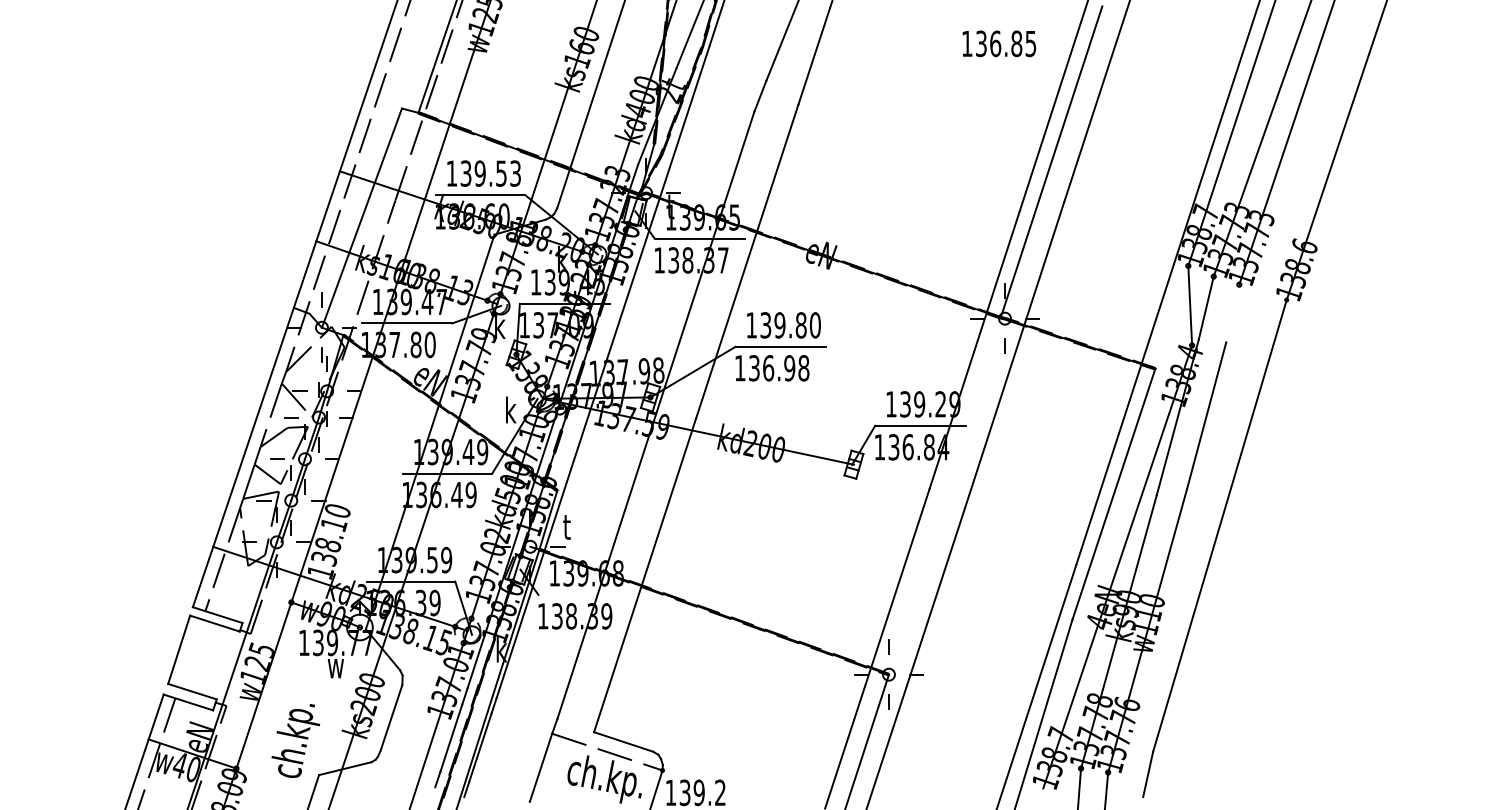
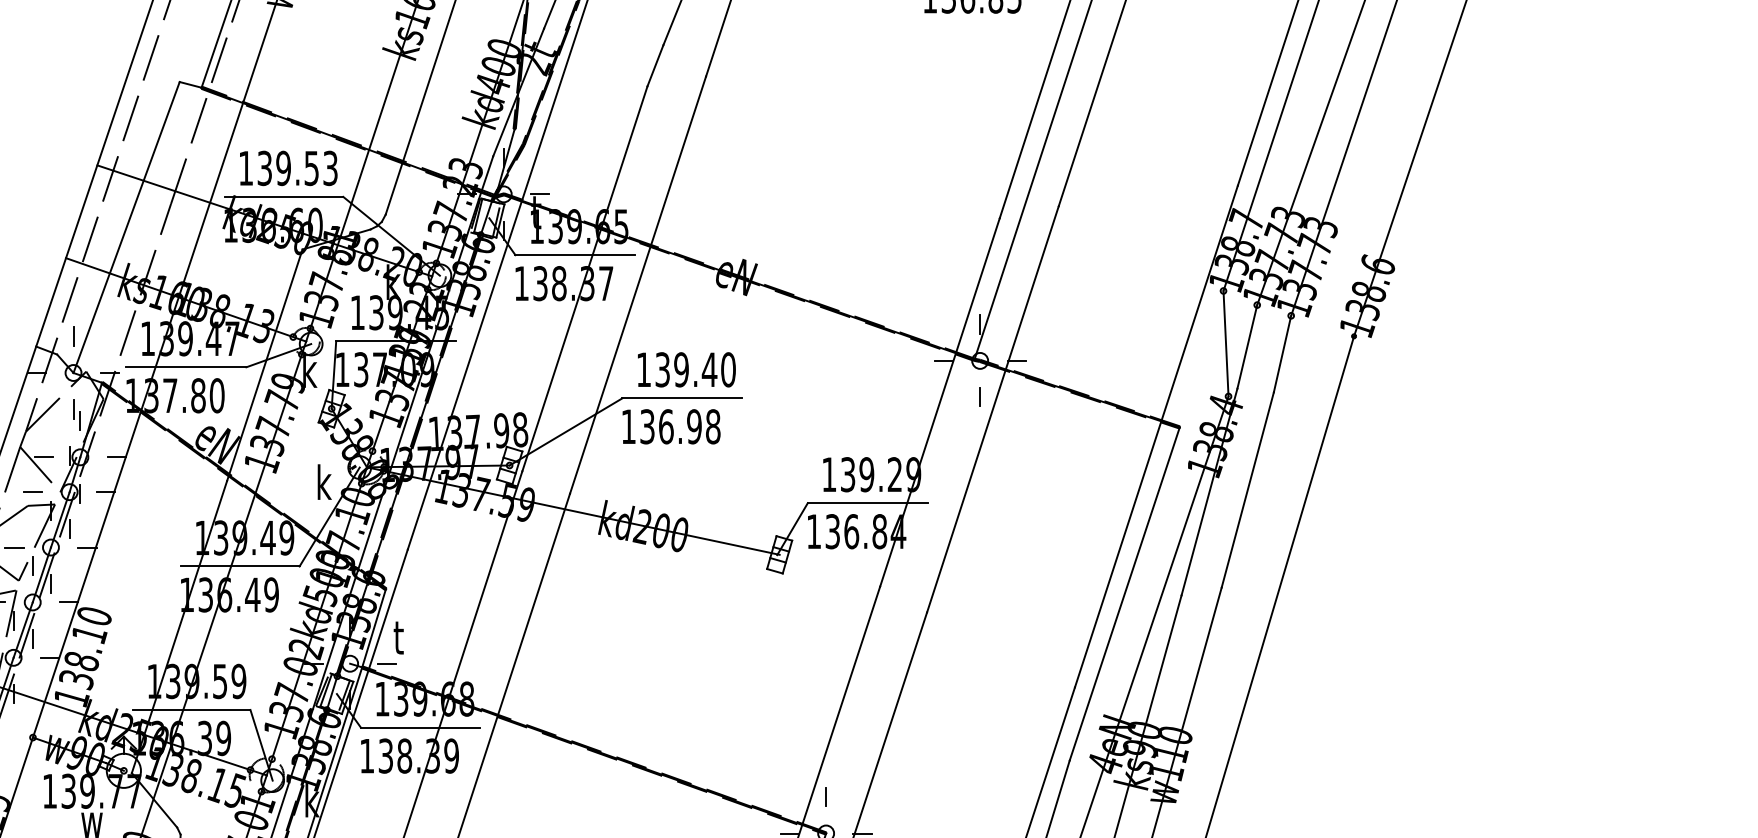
line: (1232, 313) -> (1282, 354), added
text: (801, 325) -> (710, 369), 139.80 -> 139.40
line: (582, 594) -> (419, 727), added

